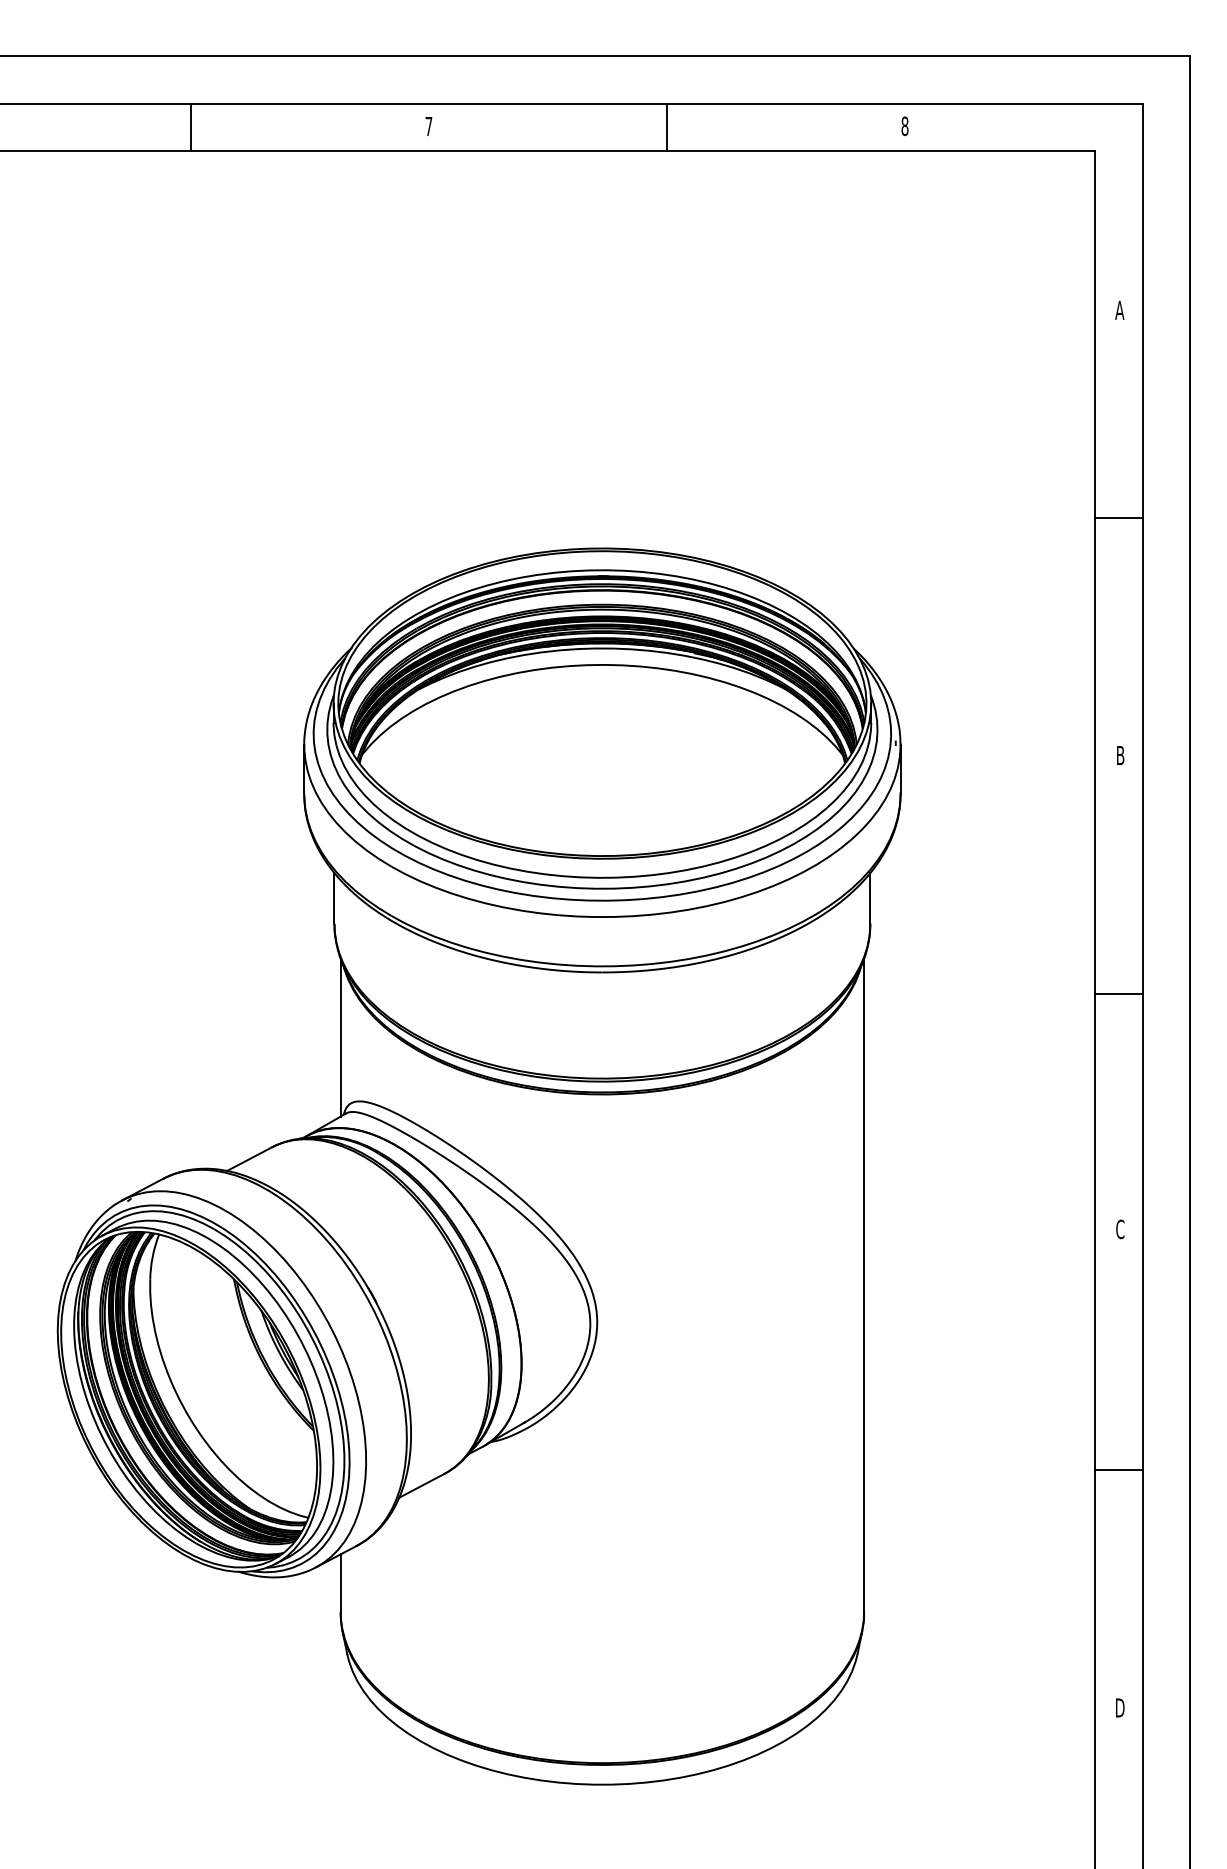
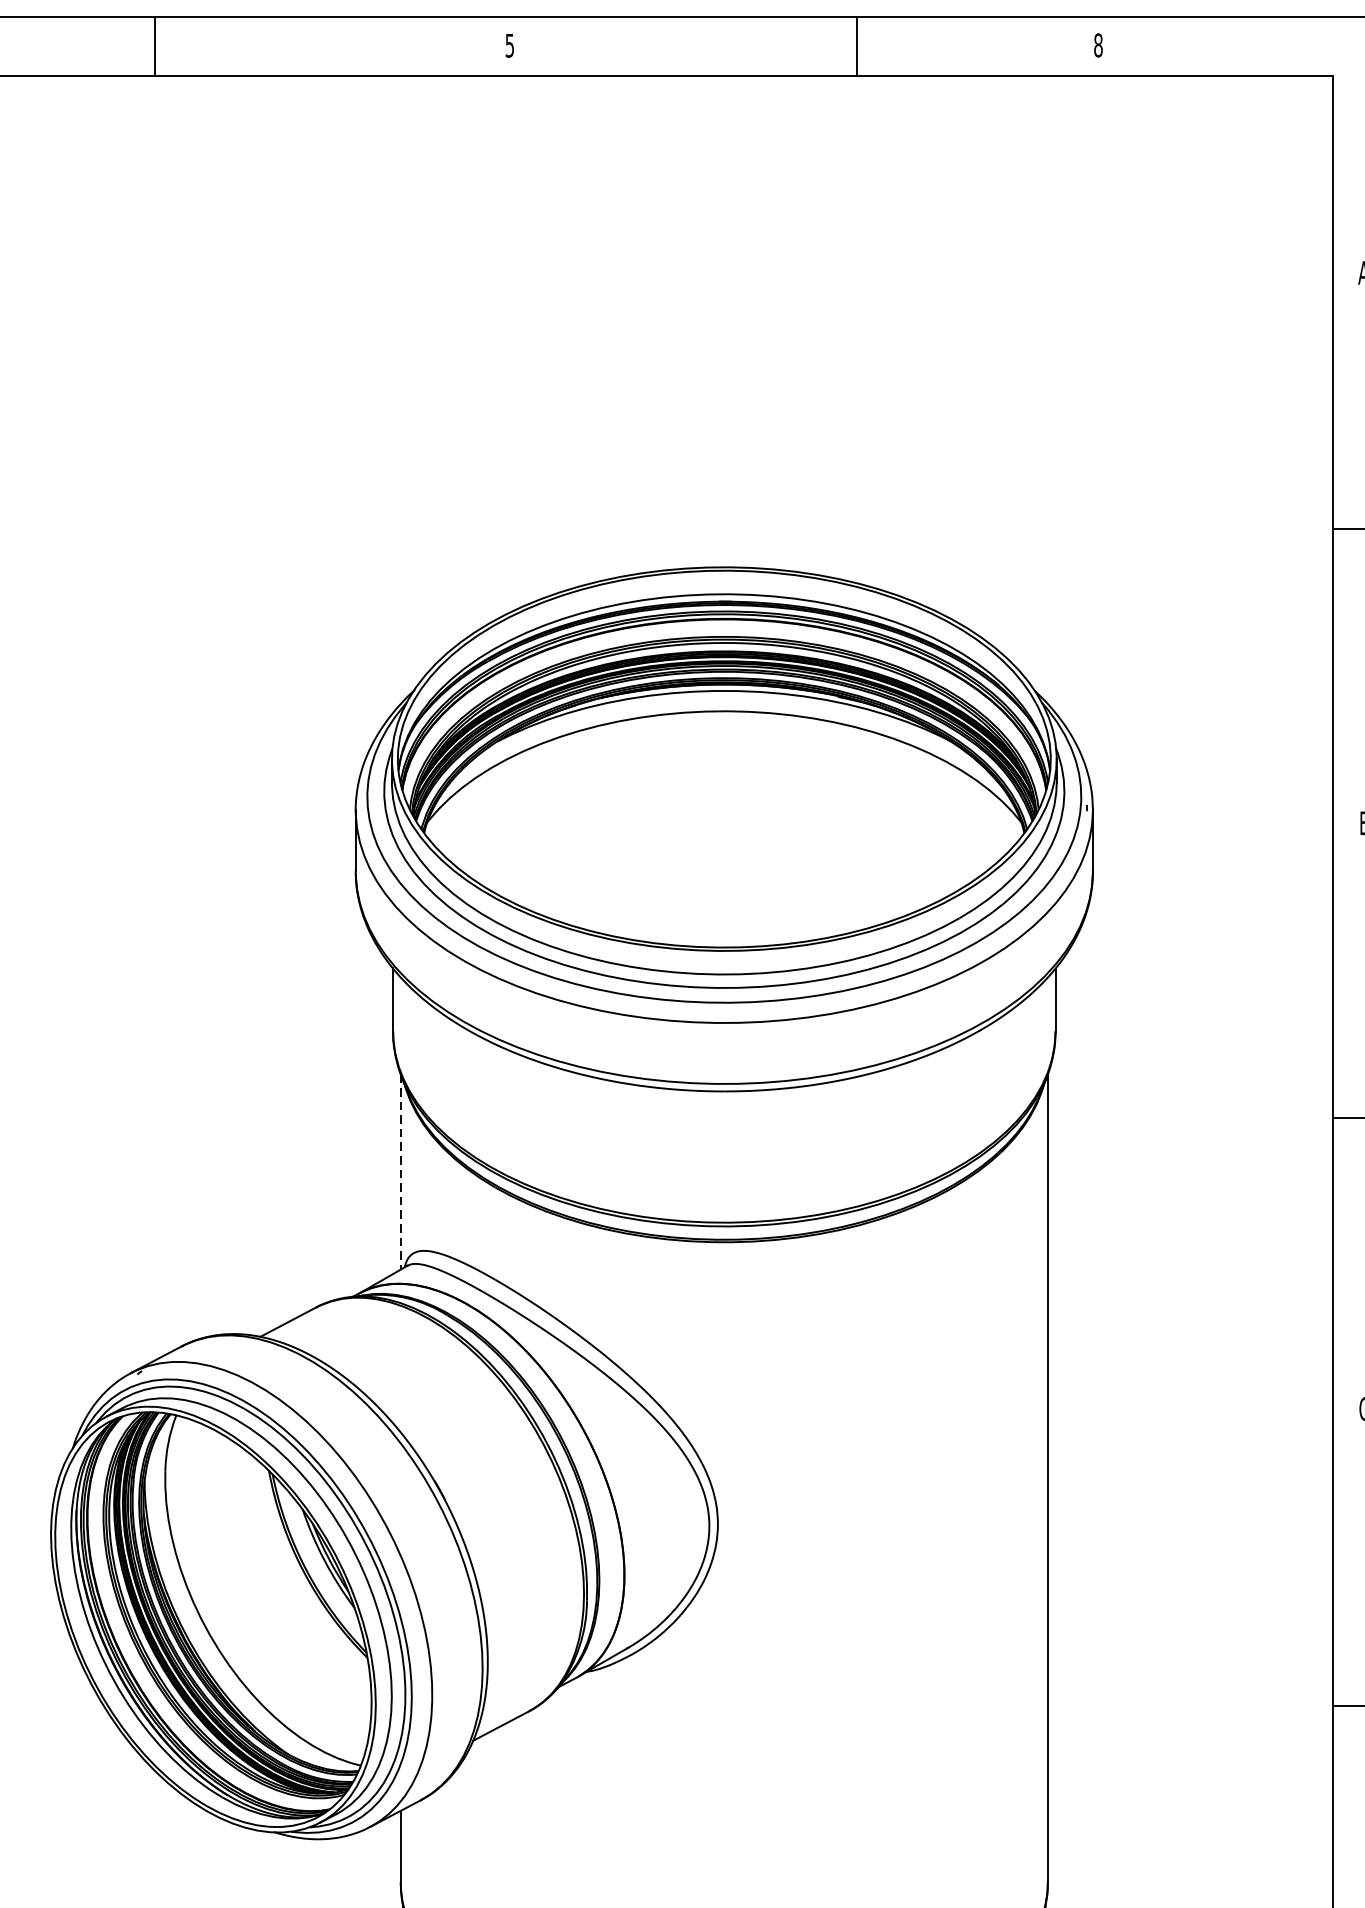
text: (428, 126) -> (509, 45), 7 -> 5
line: (190, 127) -> (154, 46), moved
line: (666, 127) -> (856, 46), moved
line: (340, 1037) -> (400, 1171), solid -> dashed

